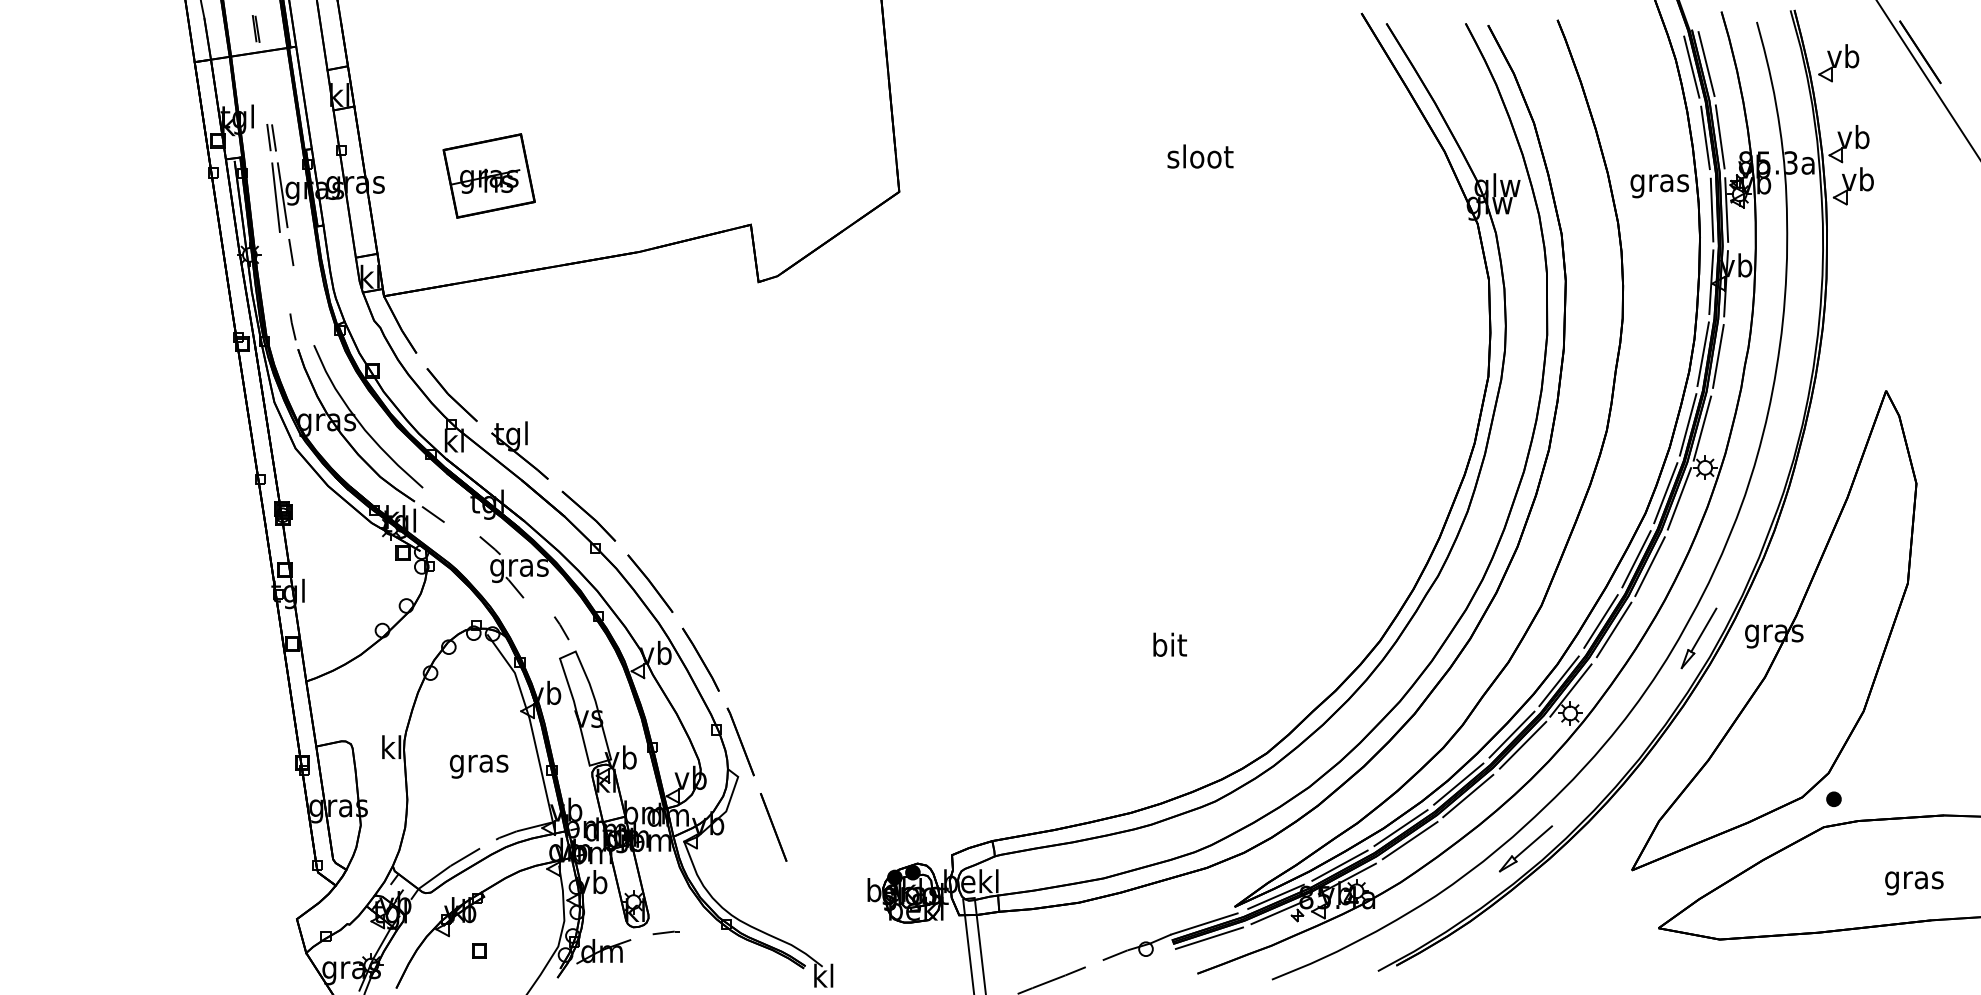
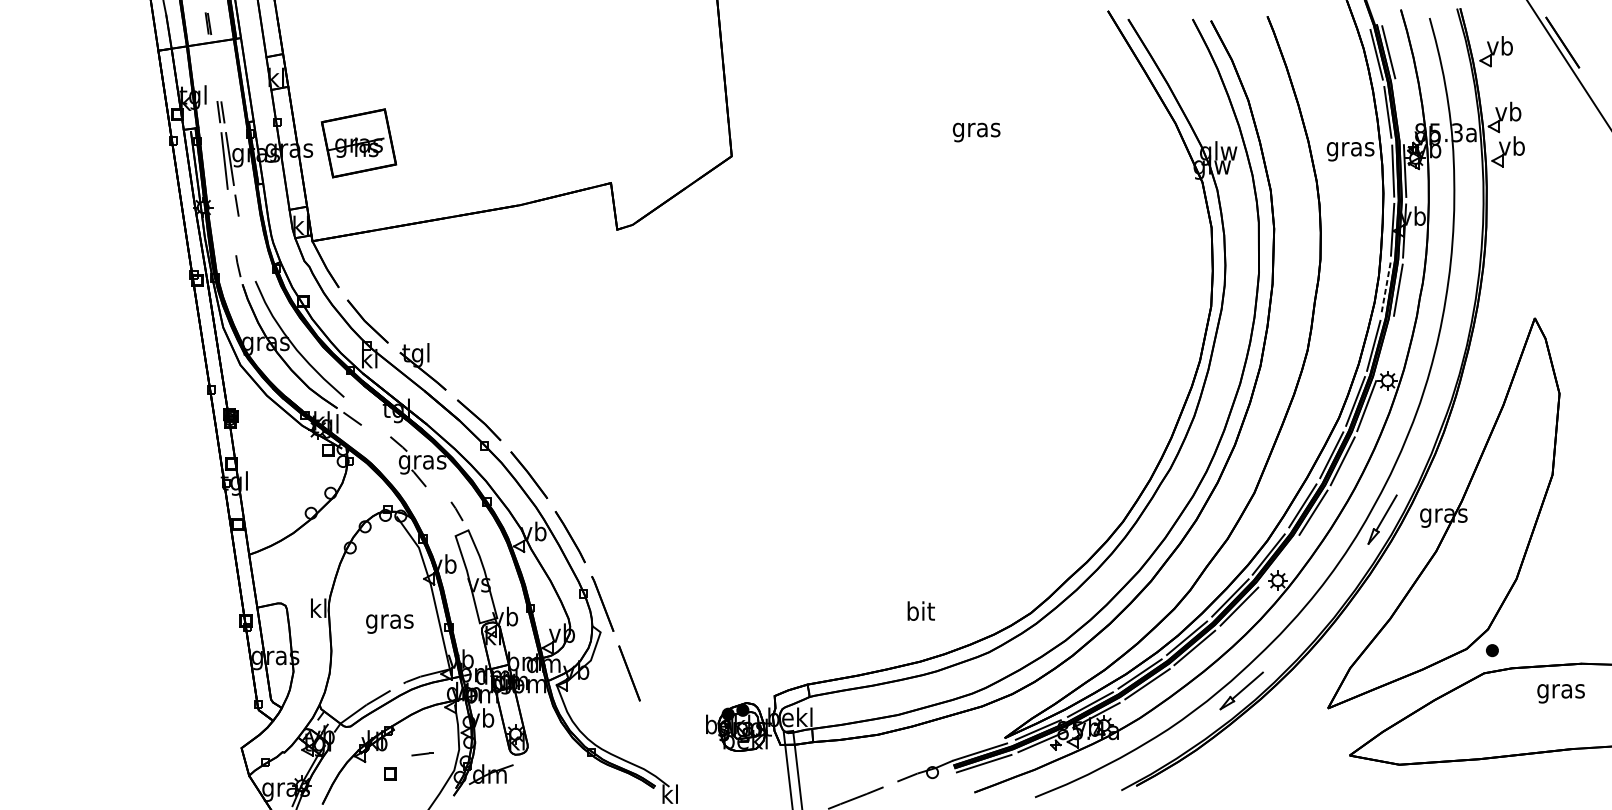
line: (1719, 136) -> (1399, 111), removed
text: (1200, 159) -> (976, 129), sloot -> gras
part: (488, 175) -> (358, 142), moved
line: (1703, 354) -> (1386, 288), solid -> dashed
line: (1702, 428) -> (1385, 348), removed
text: (1169, 644) -> (920, 610), moved
line: (1570, 690) -> (1278, 562), removed
text: (1914, 883) -> (1561, 693), moved
line: (665, 932) -> (421, 754), moved

